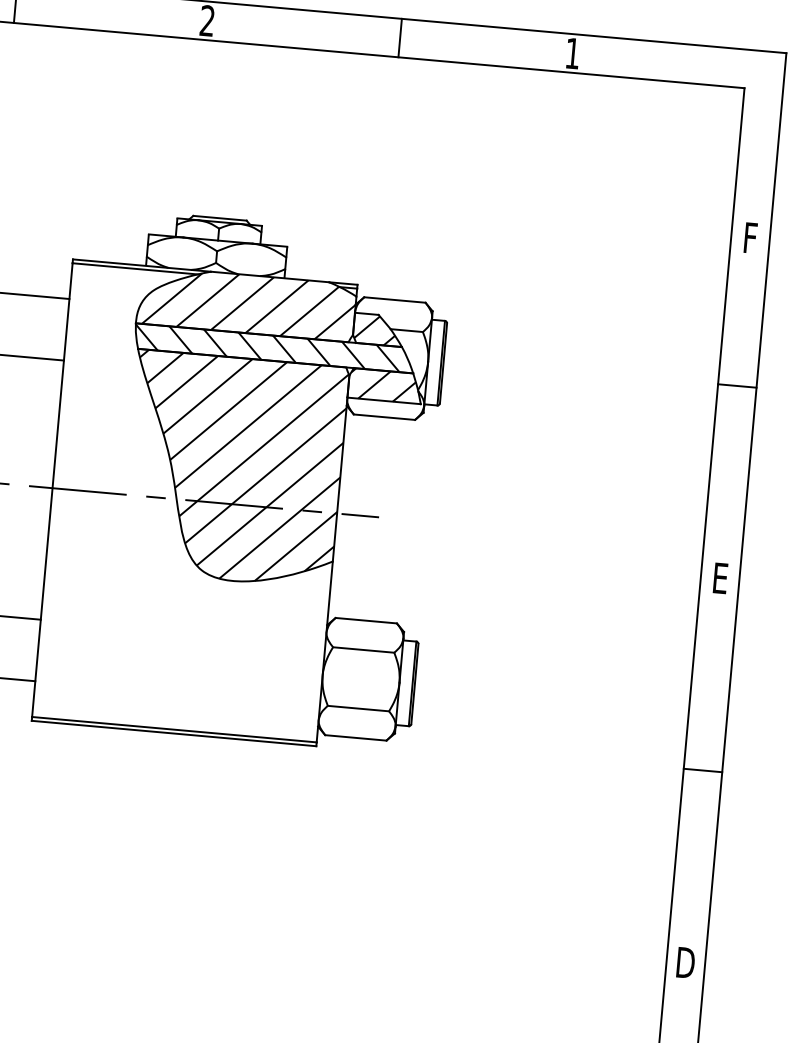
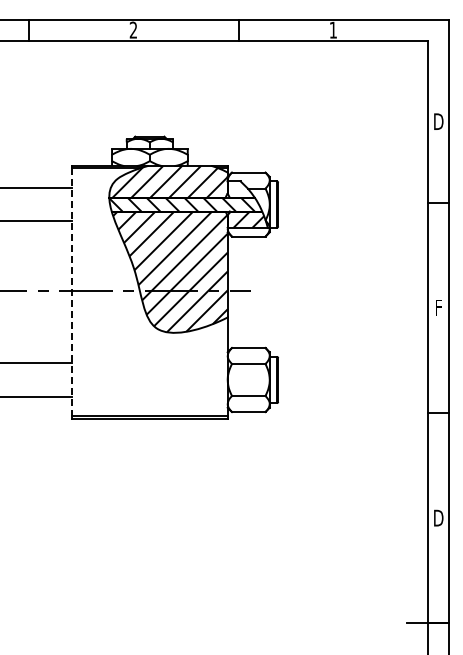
text: (750, 237) -> (438, 121), F -> D
hatch: (375, 329) -> (239, 189), removed
line: (53, 490) -> (72, 292), solid -> dashed
text: (719, 577) -> (438, 307), E -> F

